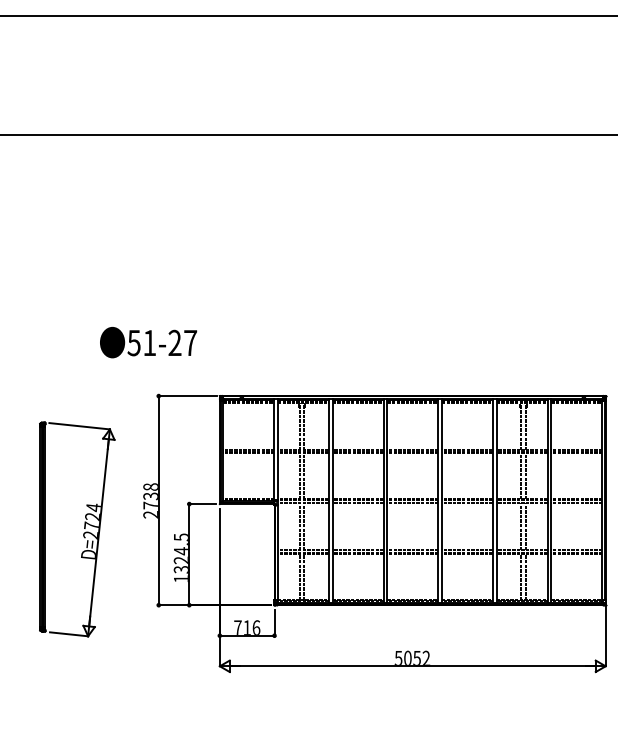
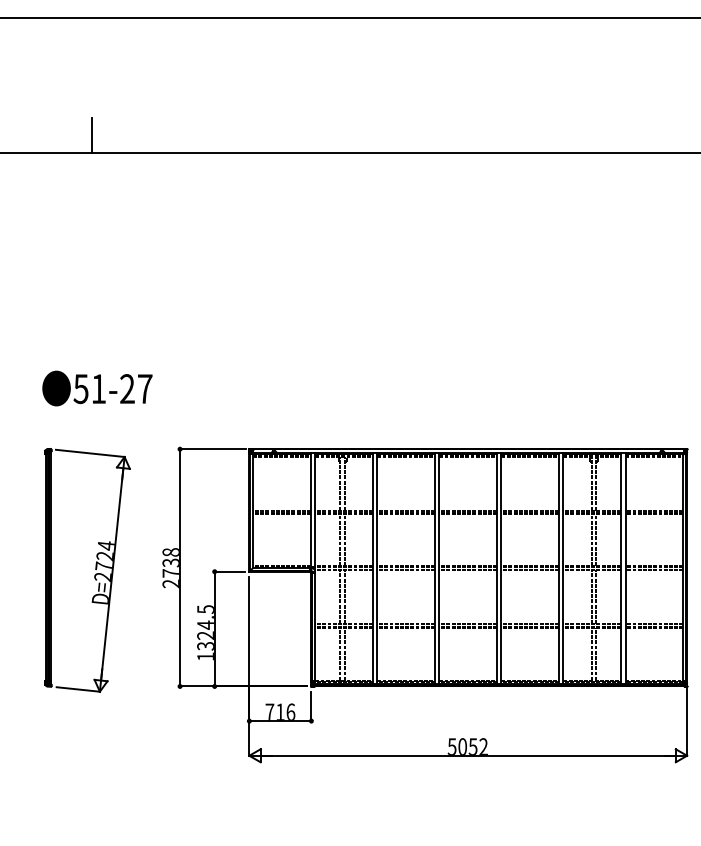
line: (81, 119) -> (92, 135), added
text: (148, 342) -> (97, 388), moved
part: (84, 528) -> (95, 569), moved

